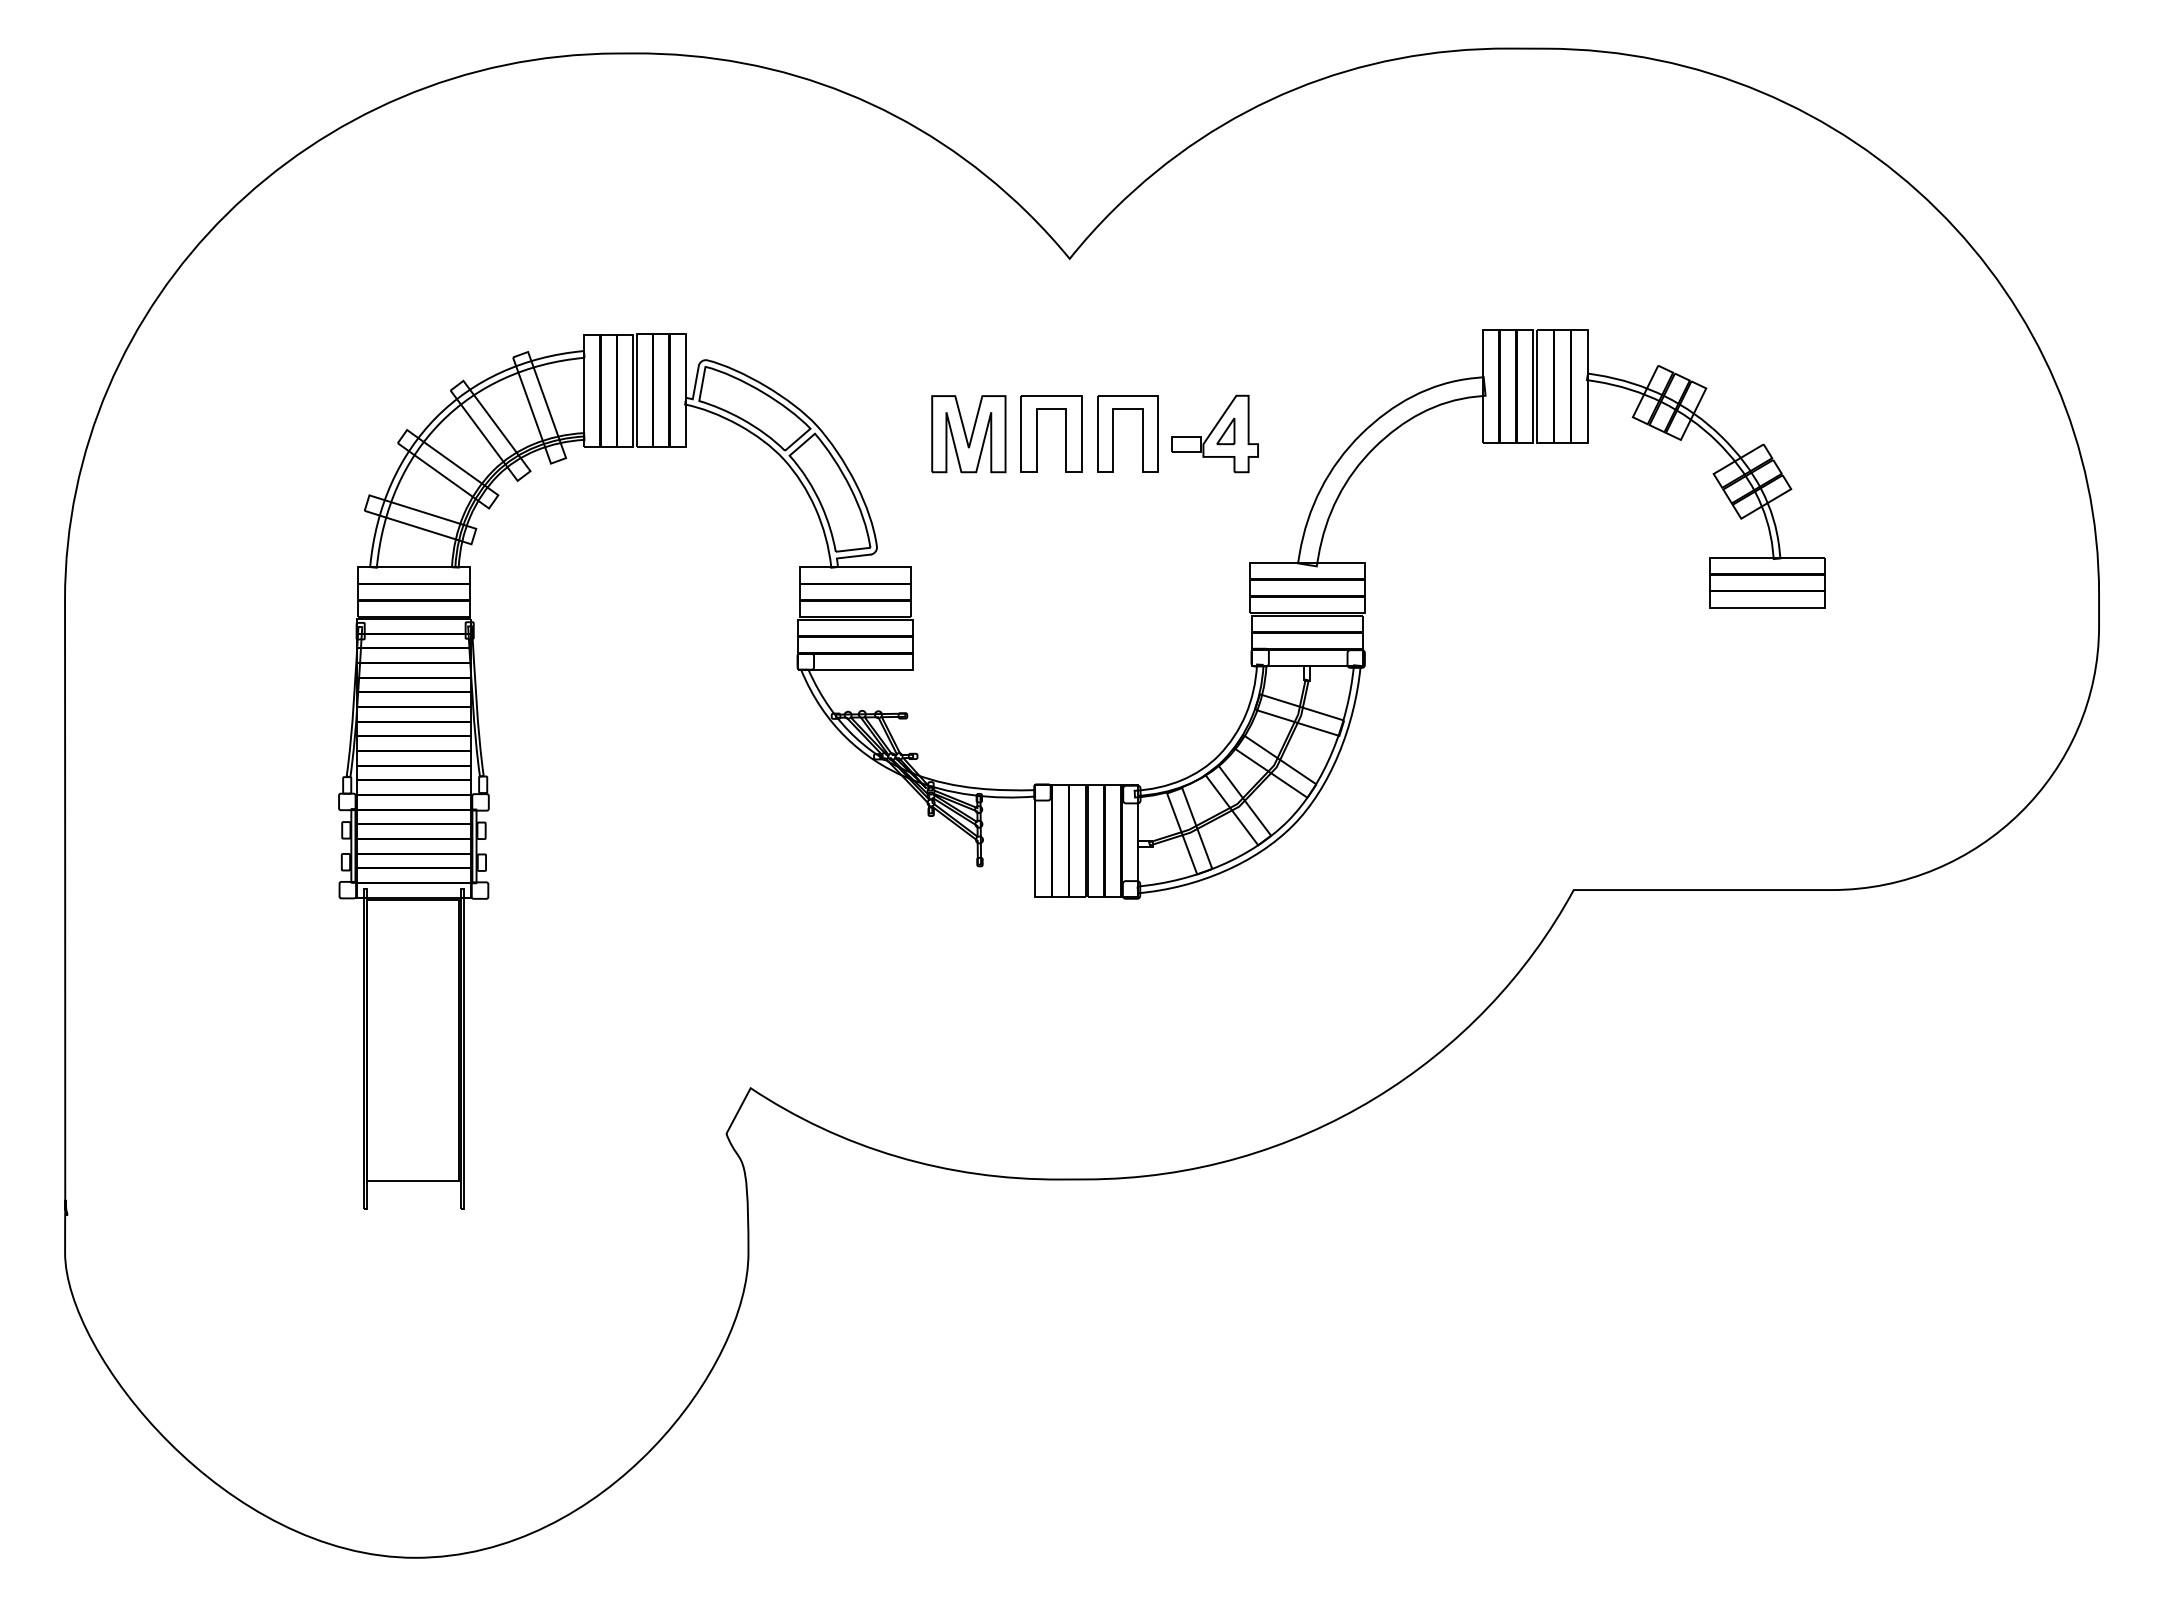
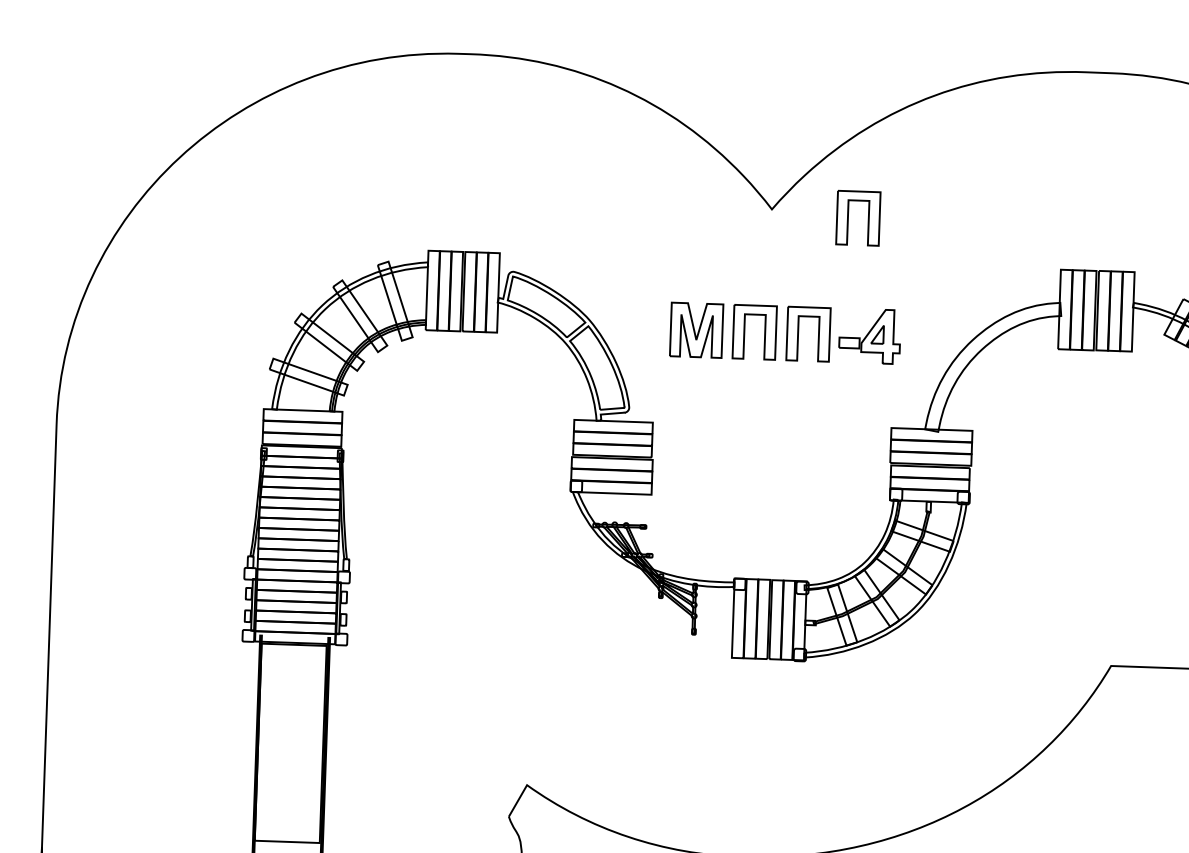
part: (1178, 266) -> (848, 217), added

